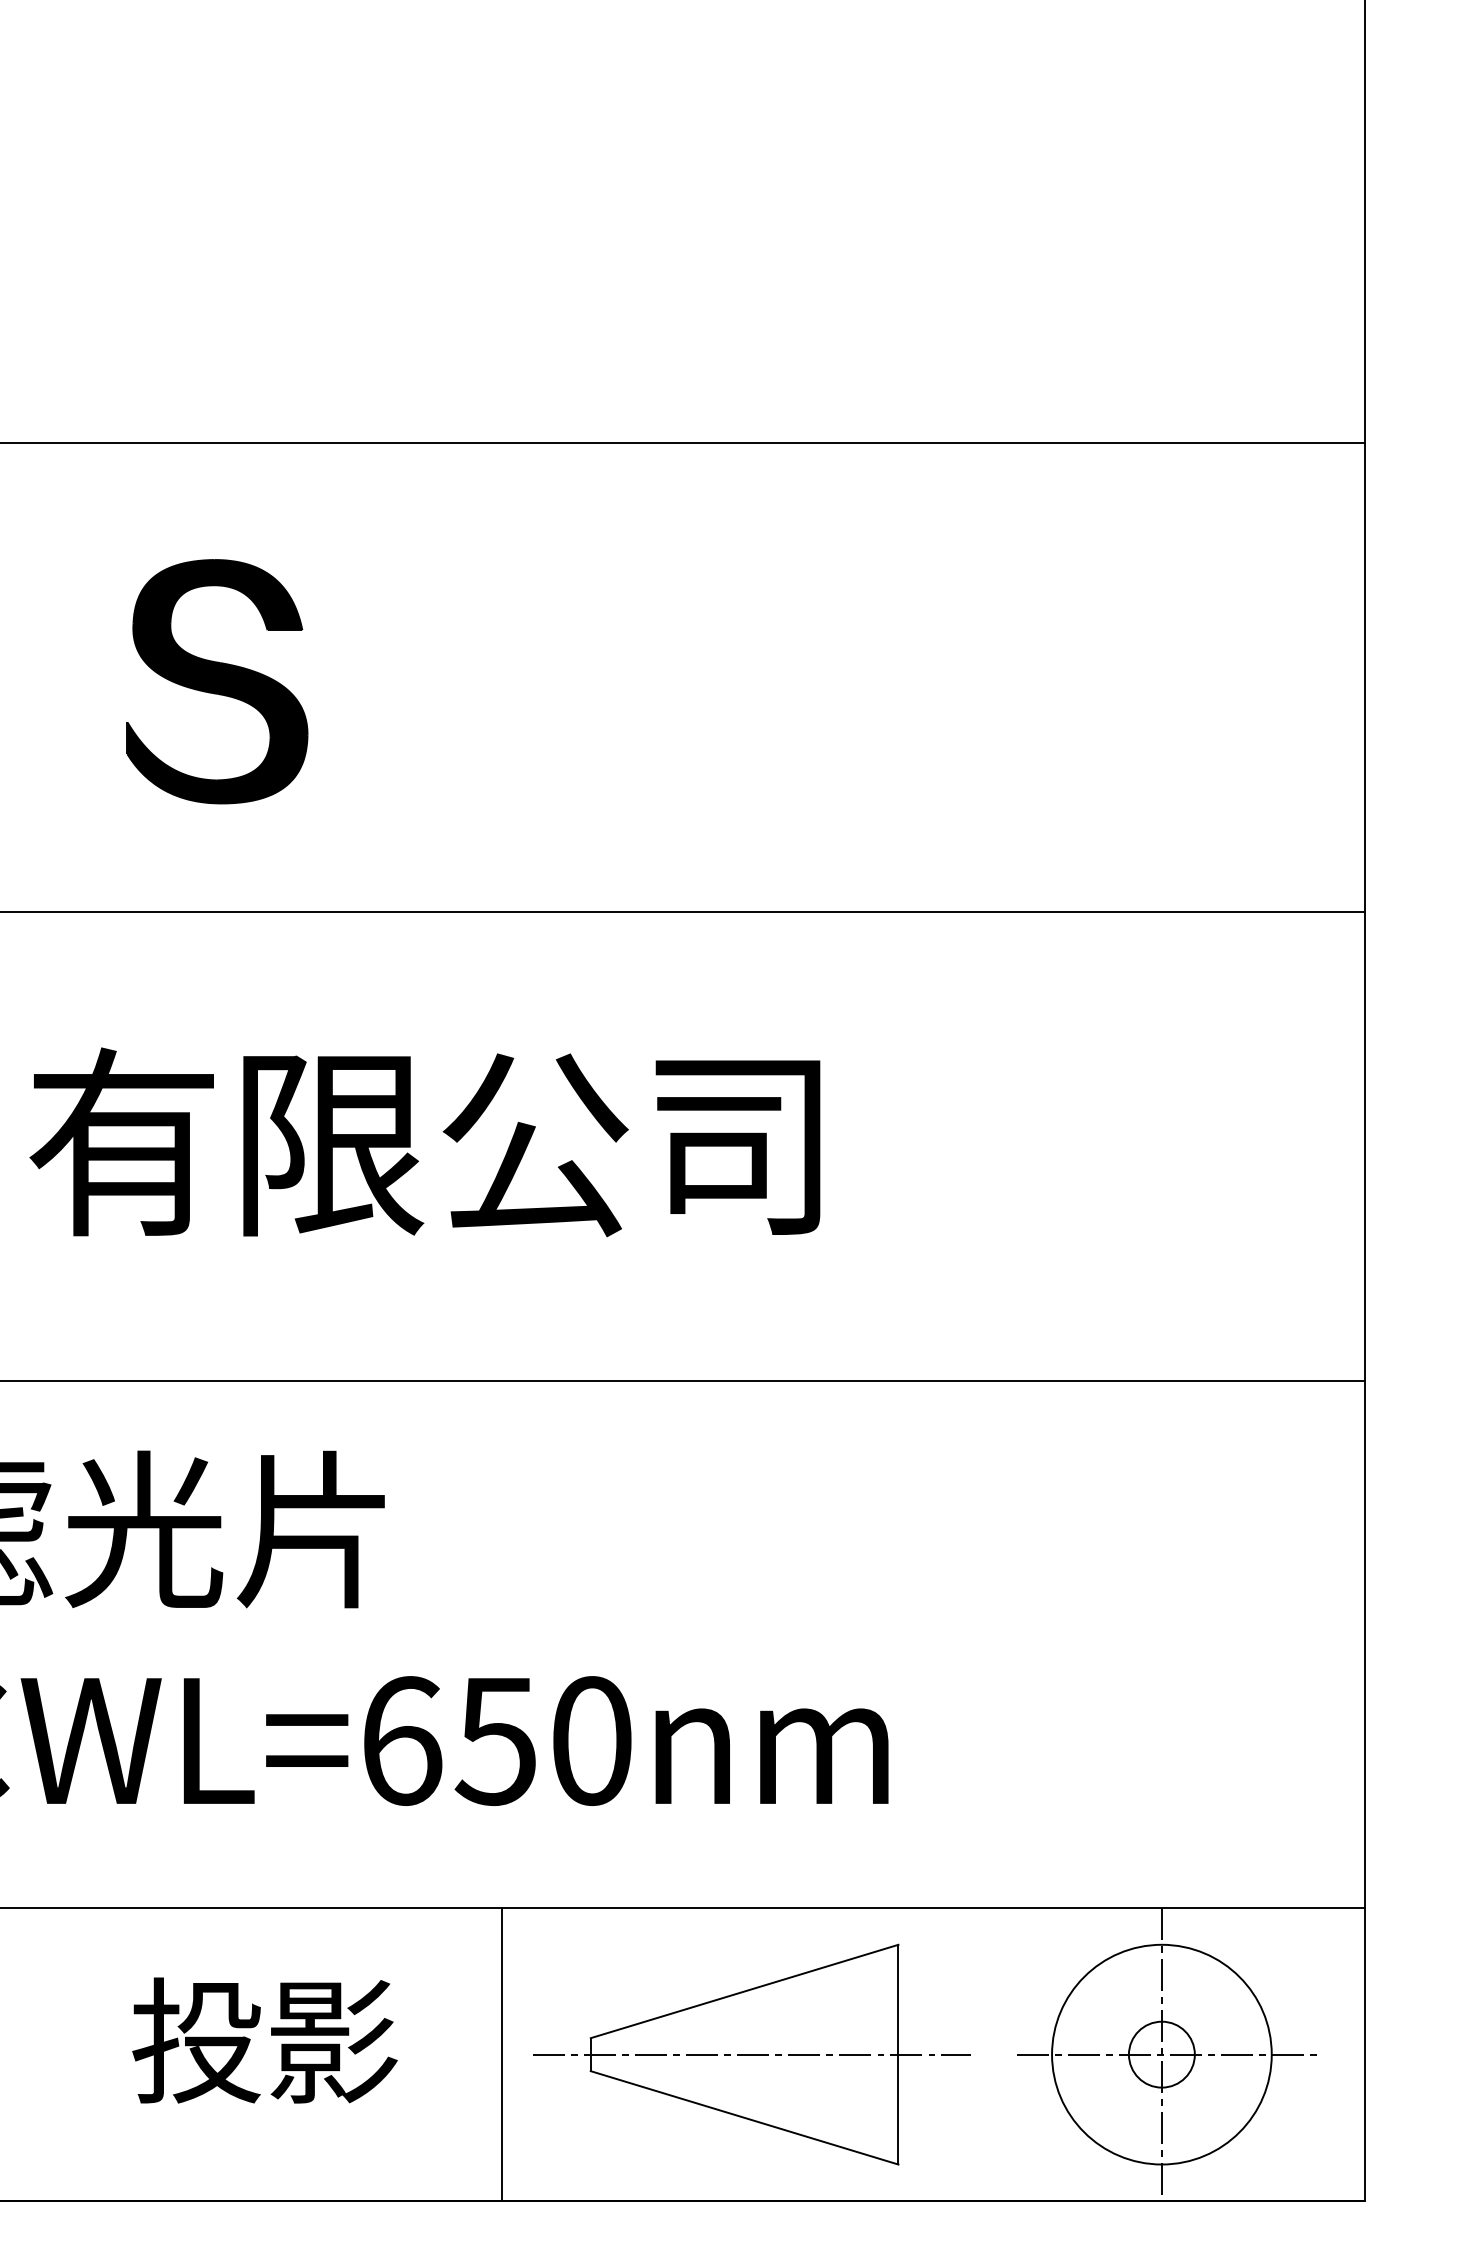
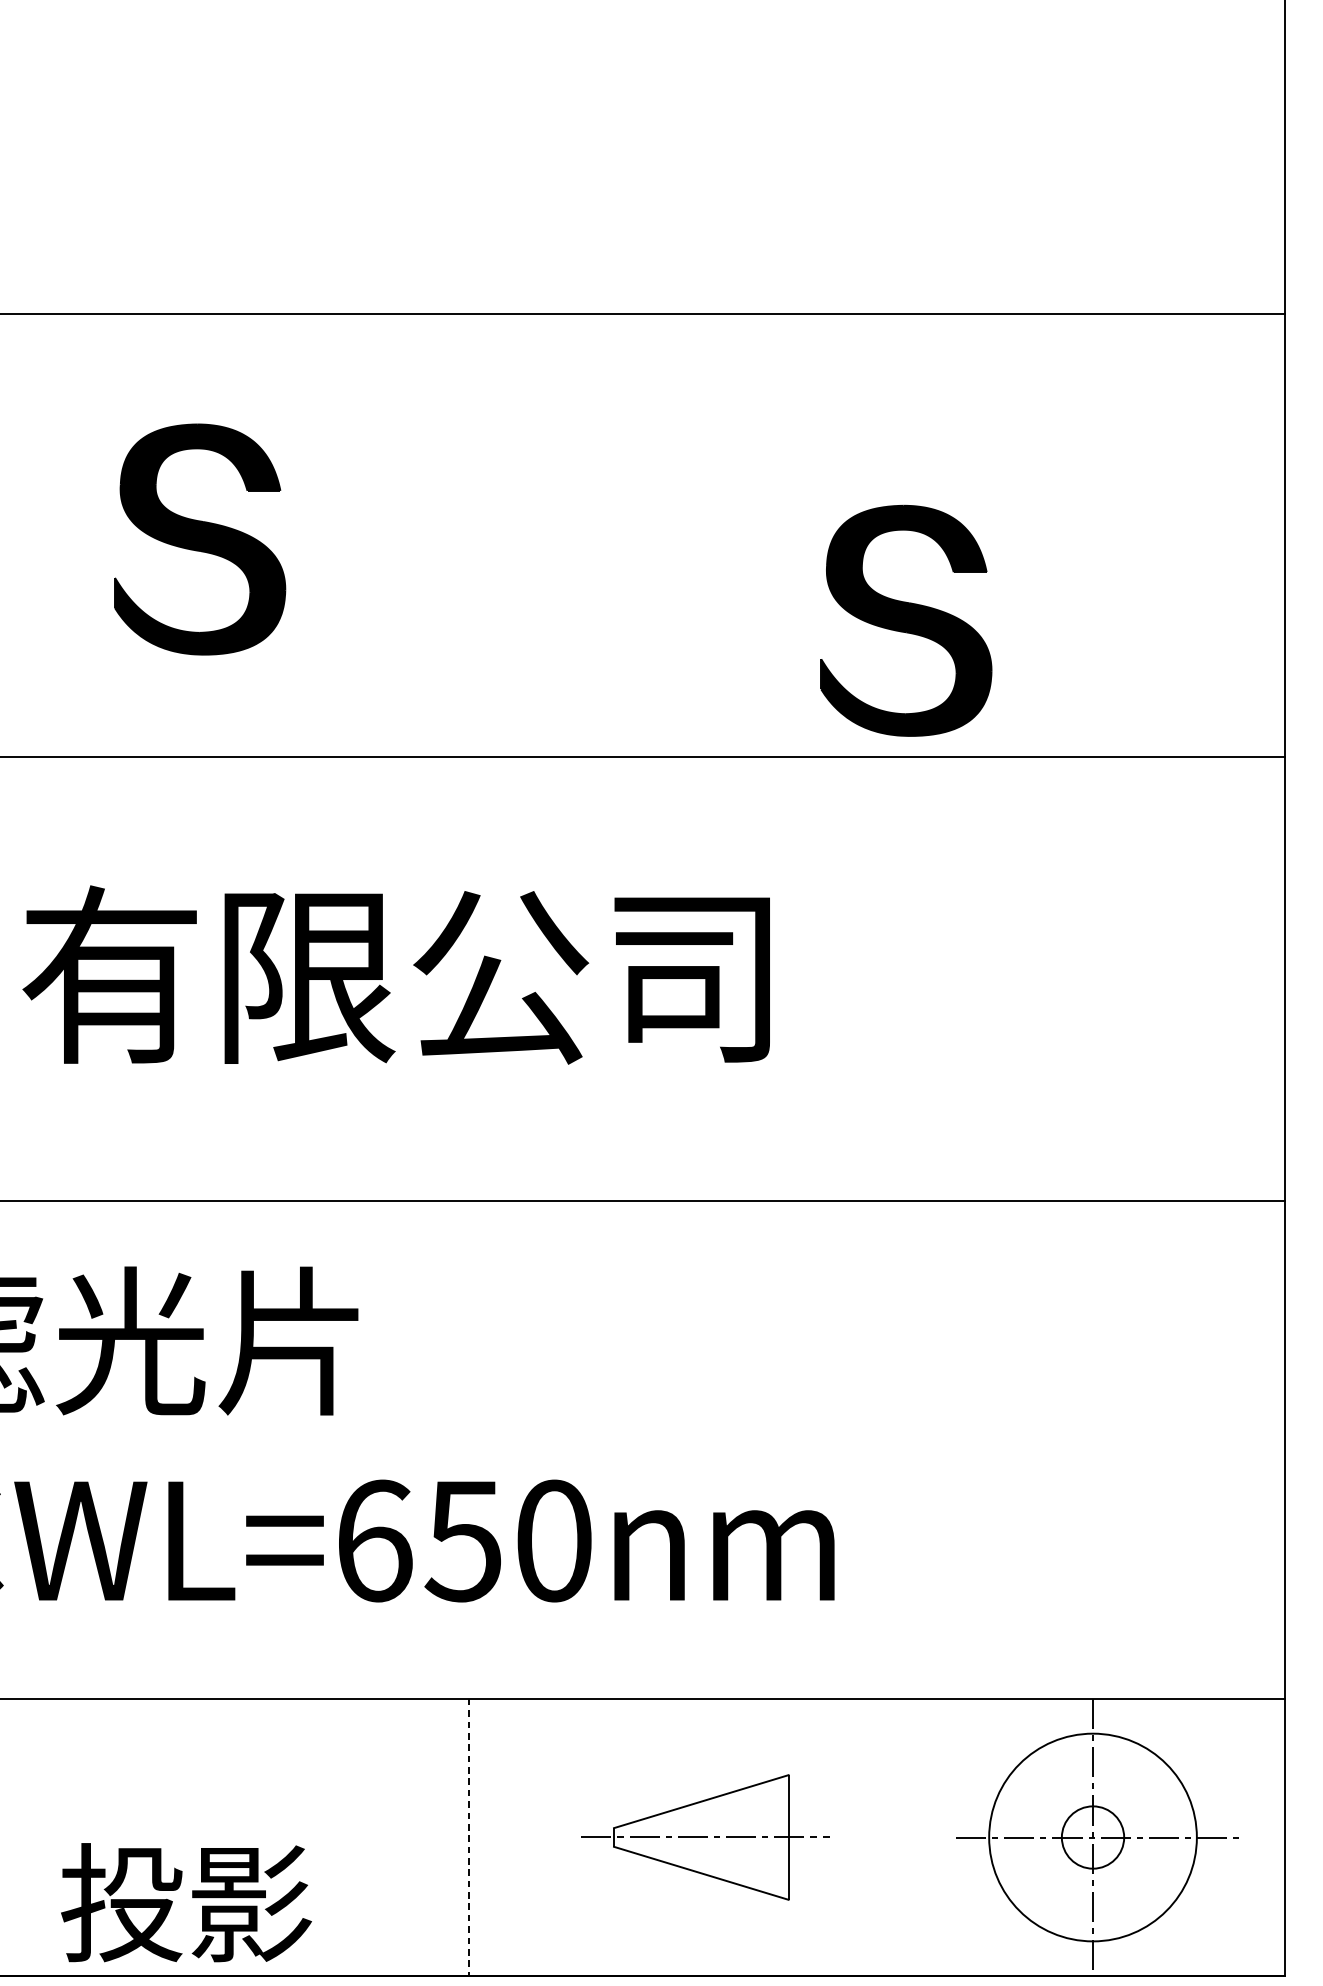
part: (964, 767) -> (906, 620), added
text: (264, 2040) -> (186, 1902), moved
line: (502, 2054) -> (469, 1837), solid -> dashed
part: (751, 2054) -> (705, 1837), size x0.6

